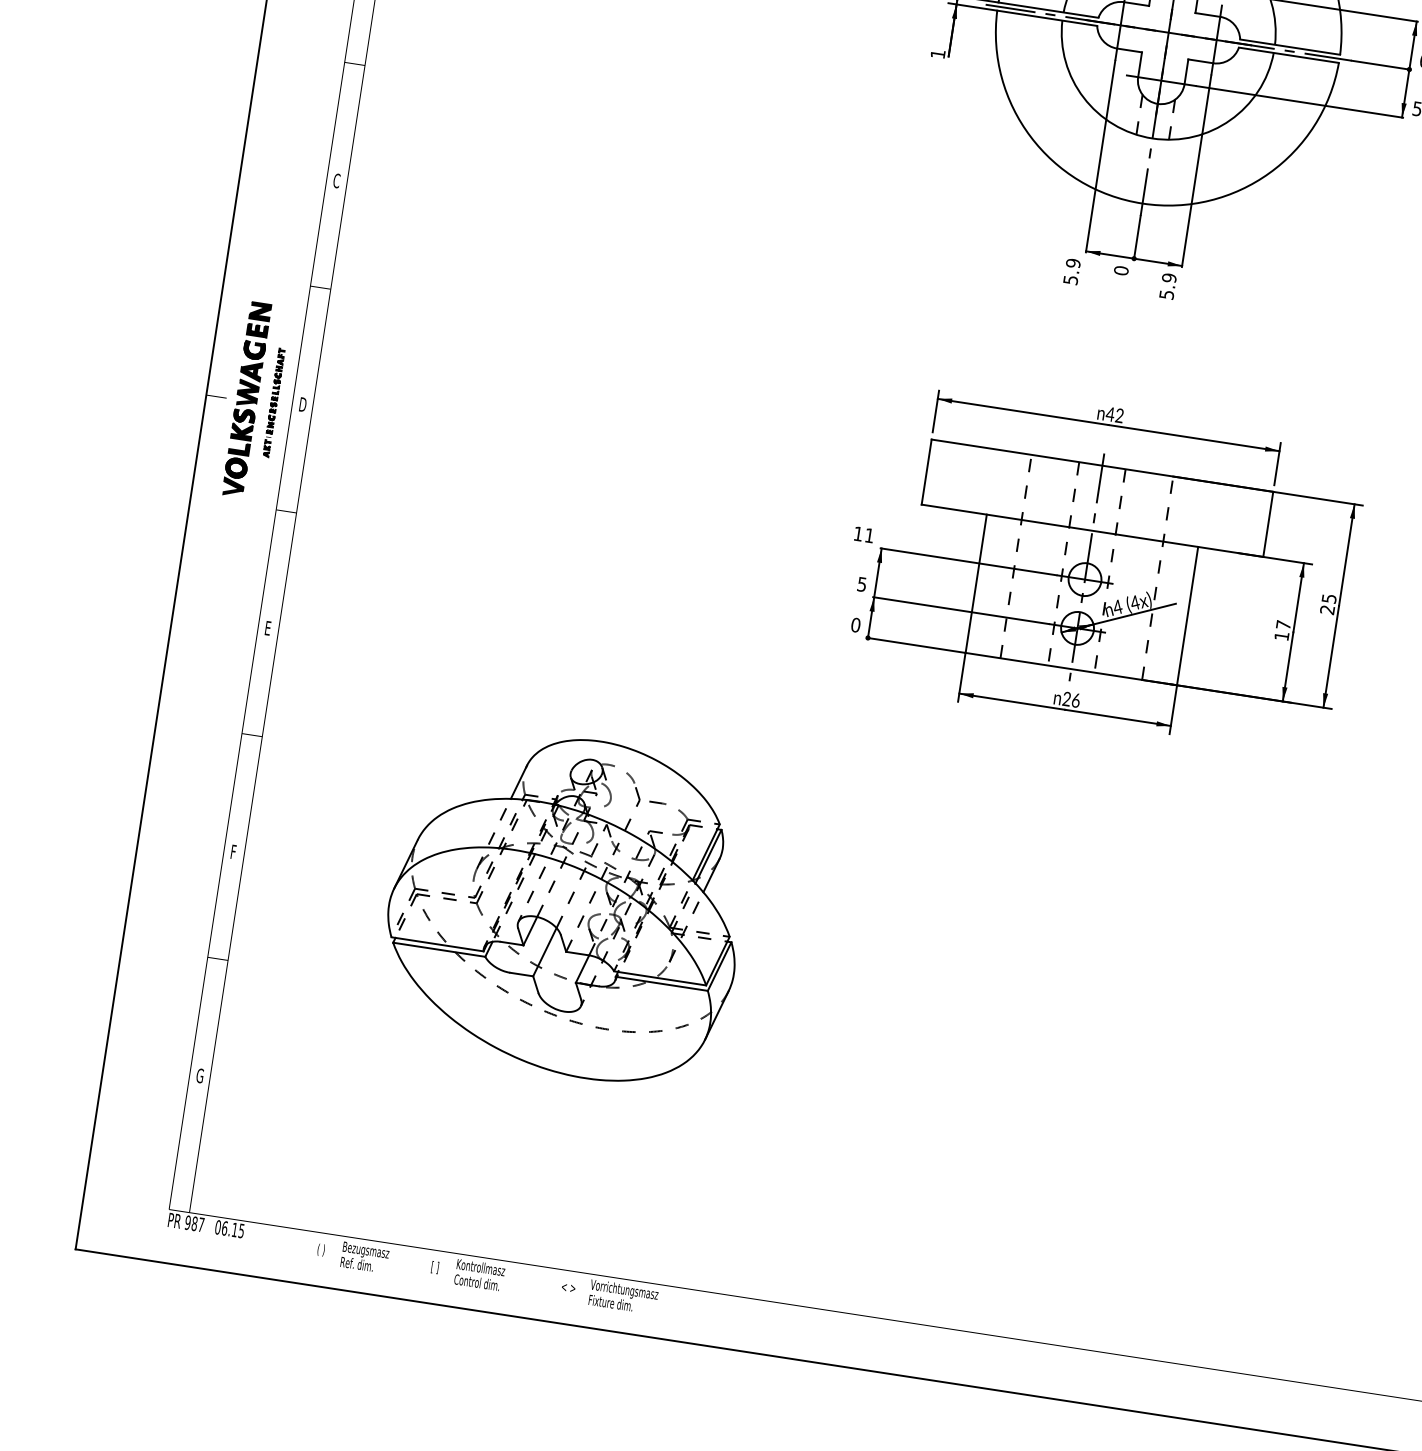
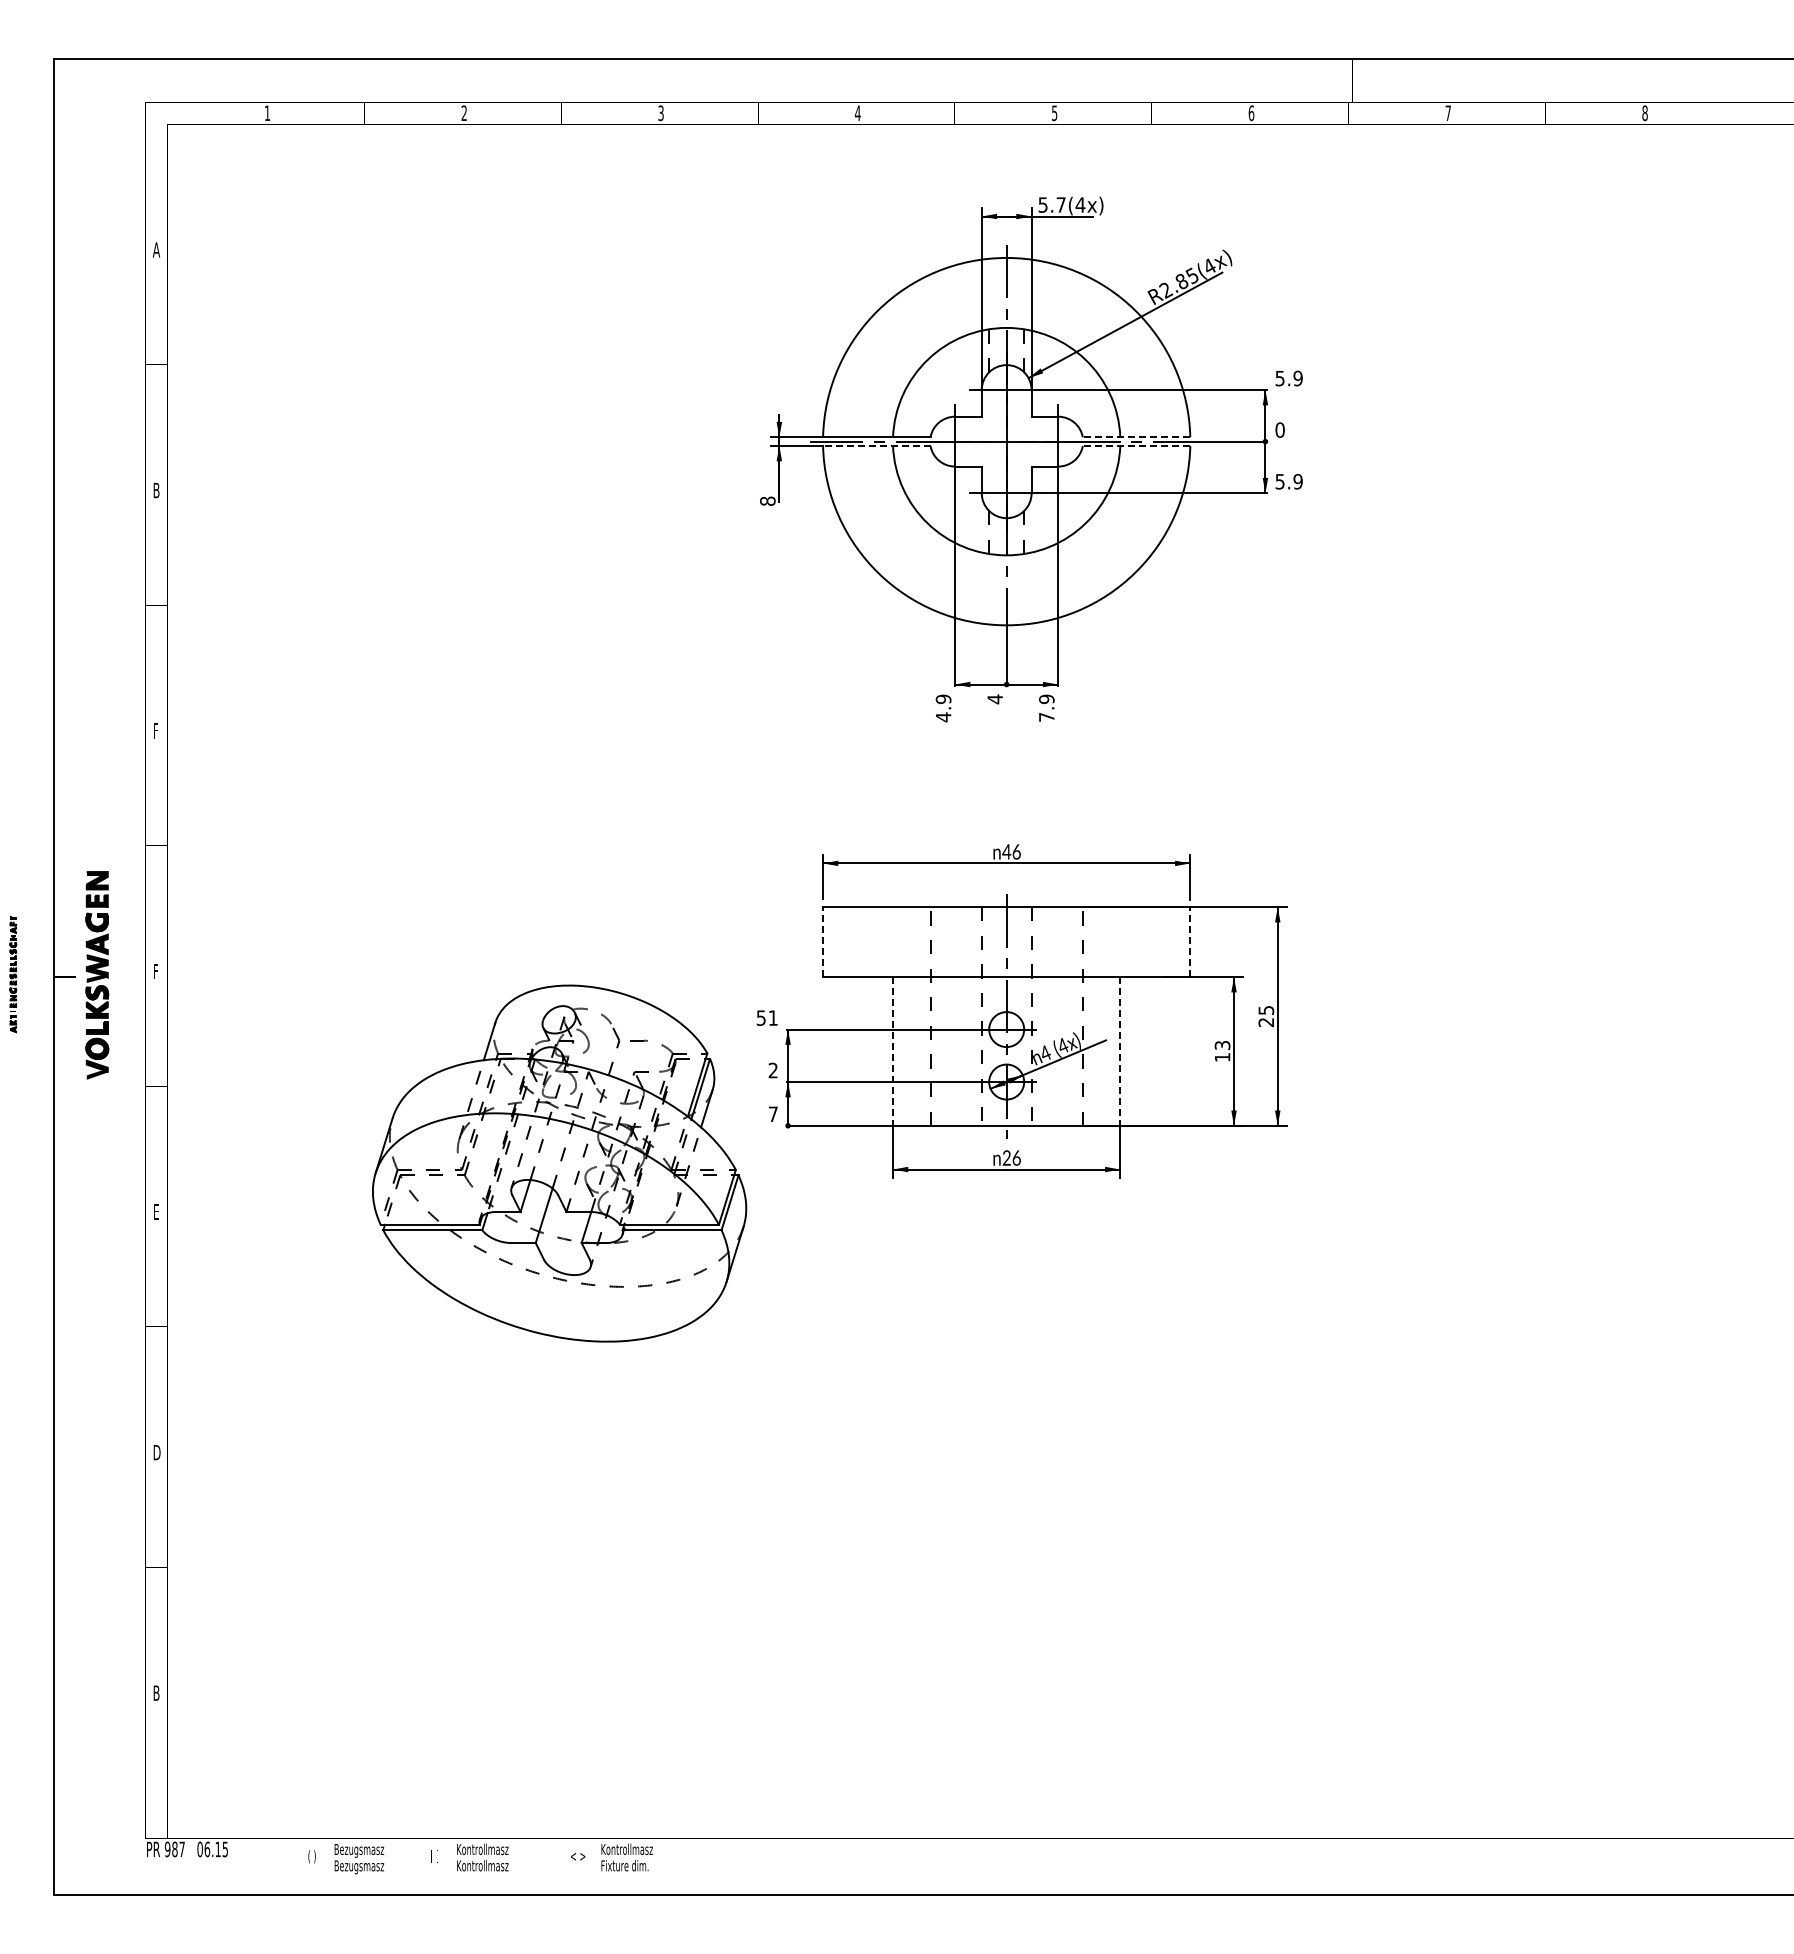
line: (1046, 18) -> (876, 446), solid -> dashed
line: (1290, 47) -> (1136, 437), solid -> dashed
text: (937, 53) -> (767, 500), 1 -> 8
line: (1288, 55) -> (1136, 446), solid -> dashed
text: (336, 180) -> (156, 730), C -> F
text: (1121, 270) -> (995, 699), 0 -> 4
text: (1070, 280) -> (943, 717), 5.9 -> 4.9
text: (1166, 294) -> (1046, 717), 5.9 -> 7.9
part: (274, 403) -> (13, 974), moved
text: (302, 404) -> (156, 971), D -> F
text: (1119, 415) -> (1016, 851), 42 -> 46
line: (927, 472) -> (823, 942), solid -> dashed
line: (1268, 524) -> (1190, 942), solid -> dashed
text: (857, 533) -> (760, 1017), 11 -> 51
line: (976, 583) -> (893, 1051), solid -> dashed
text: (861, 584) -> (772, 1070), 5 -> 2
line: (1187, 616) -> (1120, 1051), solid -> dashed
text: (856, 625) -> (773, 1114), 0 -> 7
text: (1283, 625) -> (1222, 1045), 17 -> 13
text: (234, 851) -> (156, 1452), F -> D
part: (566, 905) -> (559, 1163), moved
text: (199, 1075) -> (156, 1692), G -> B
text: (363, 1266) -> (359, 1867), Ref. dim. -> Bezugsmasz
text: (478, 1282) -> (482, 1865), Control dim. -> Kontrollmasz
text: (623, 1290) -> (636, 1850), Vorrichtungsmasz -> Kontrollmasz

